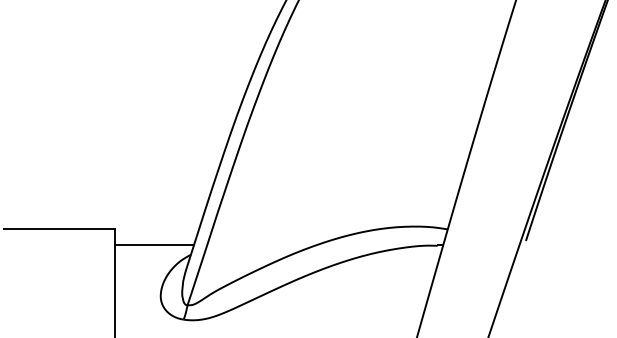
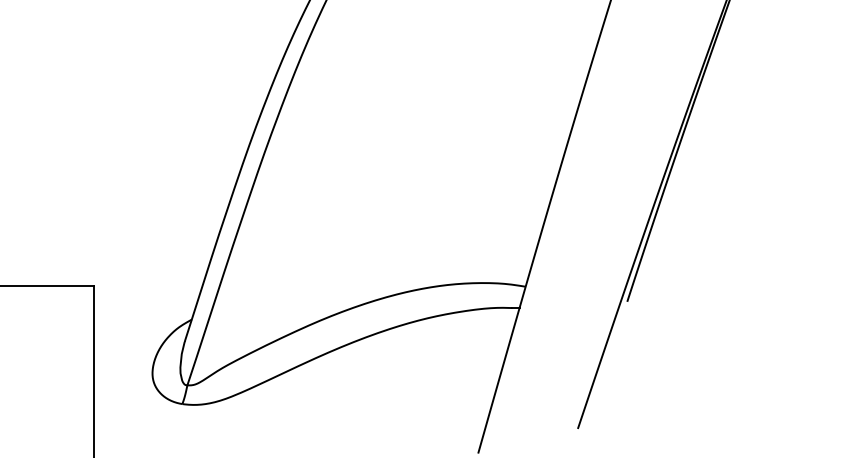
line: (154, 245) -> (144, 307), removed

